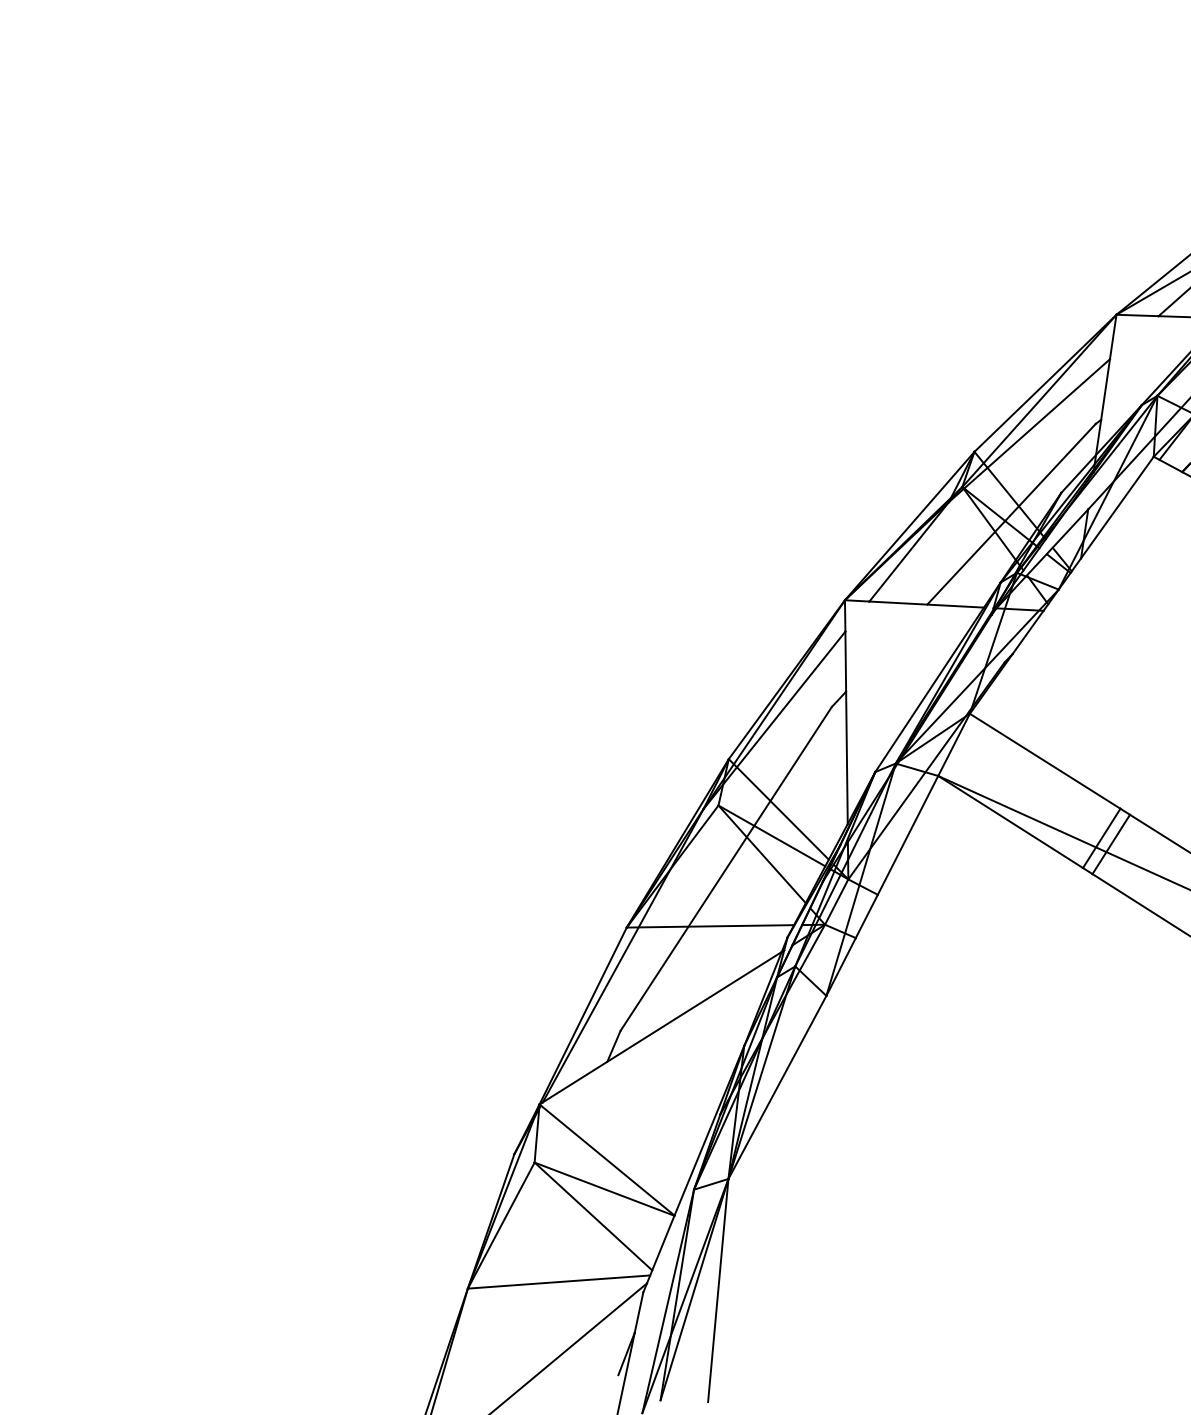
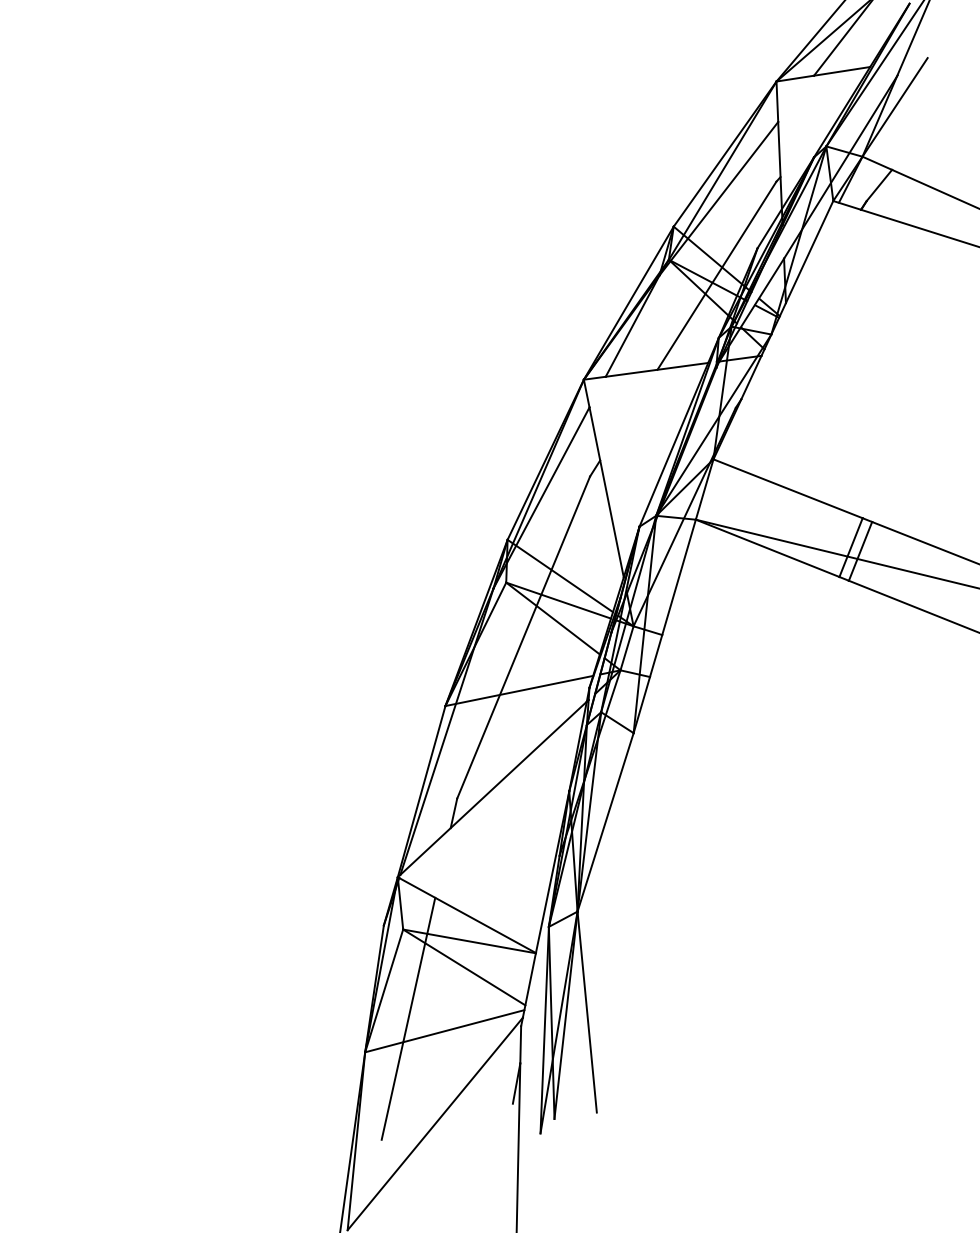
line: (521, 1260) -> (407, 1018), added

